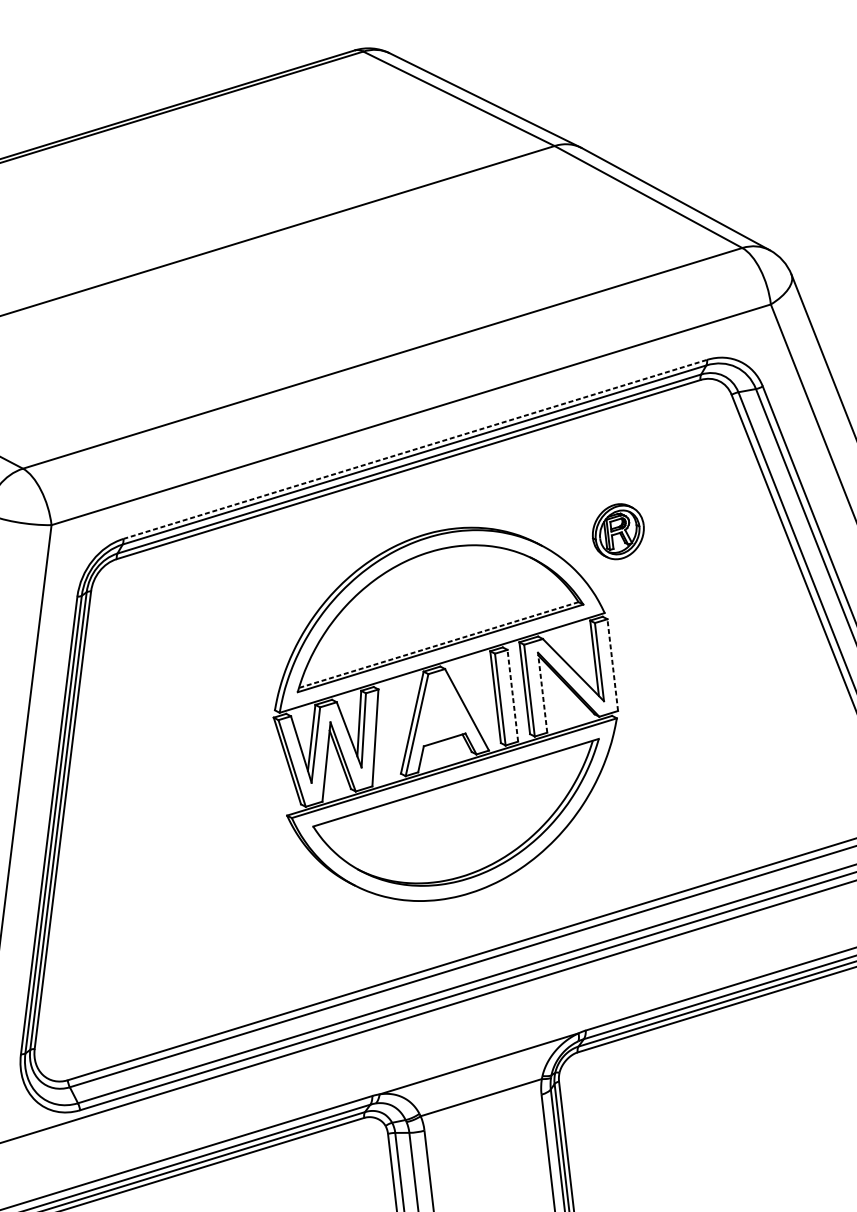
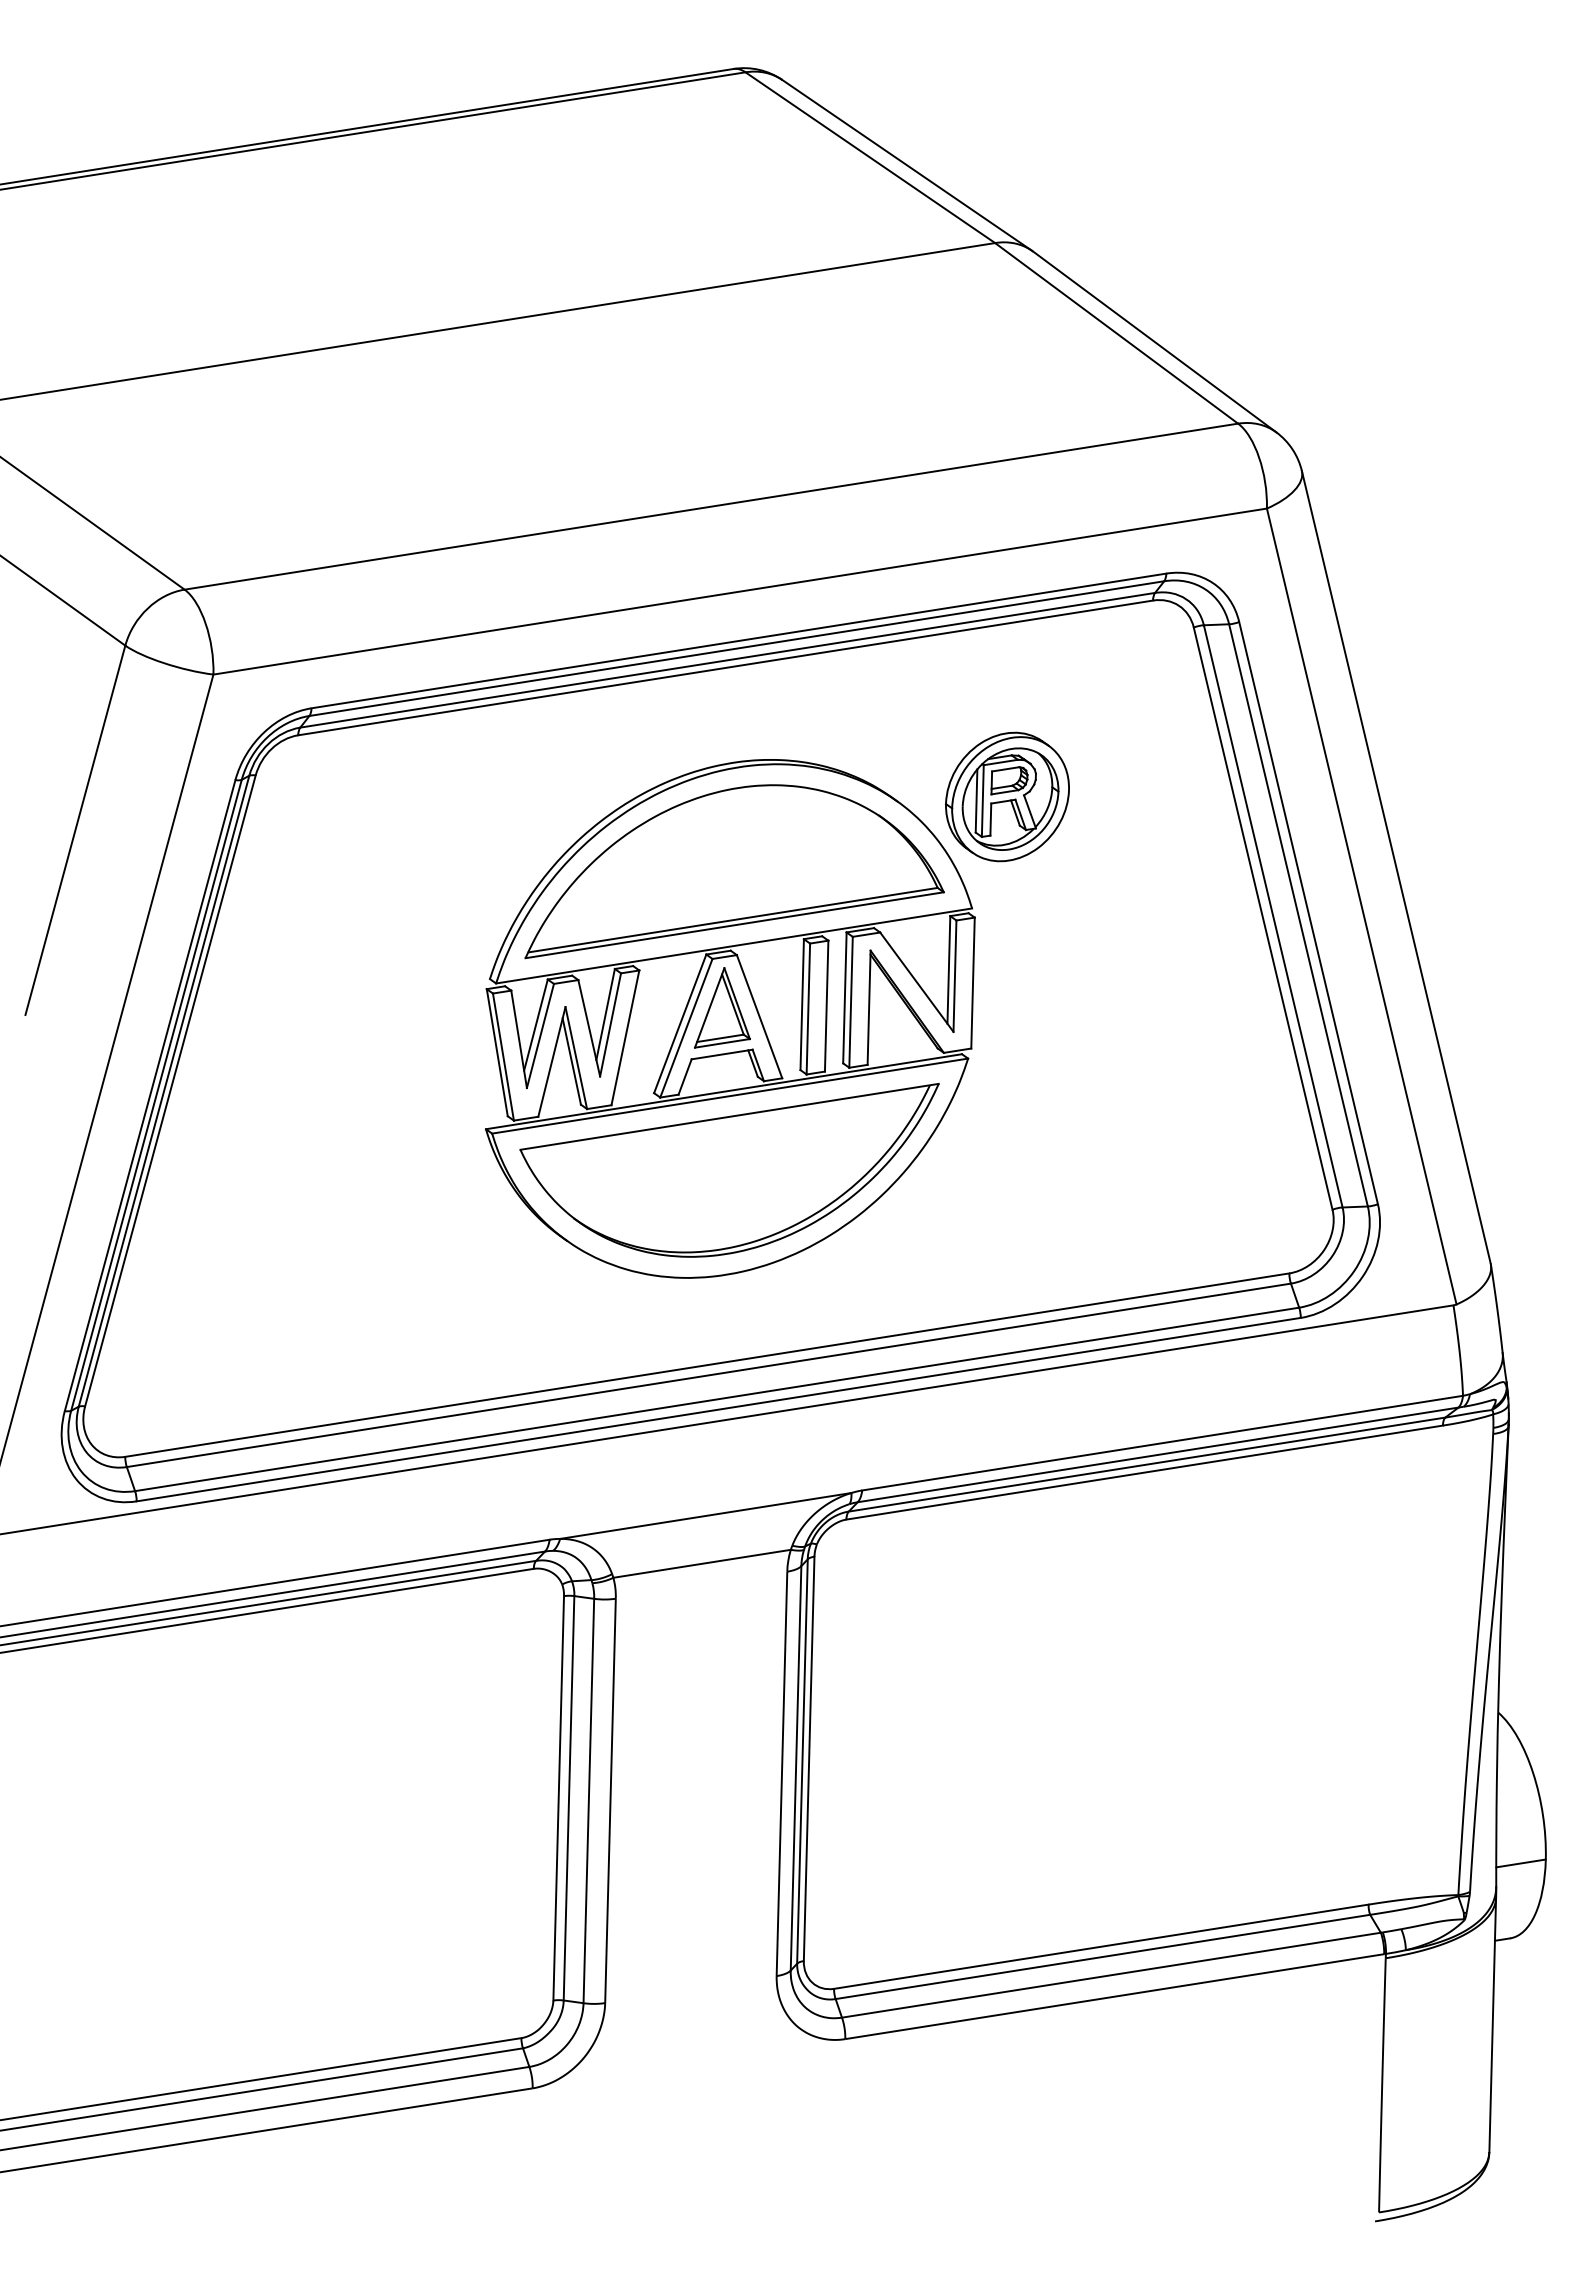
line: (414, 449) -> (738, 640), dashed -> solid
part: (618, 531) -> (1007, 796), size x1.67
line: (438, 645) -> (732, 920), dashed -> solid
line: (613, 664) -> (973, 982), dashed -> solid
line: (542, 692) -> (869, 1007), dashed -> solid
line: (512, 695) -> (826, 1005), dashed -> solid
part: (440, 707) -> (722, 1007), added

